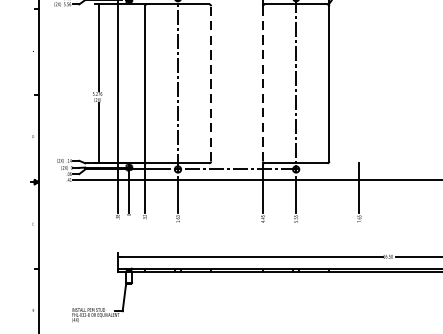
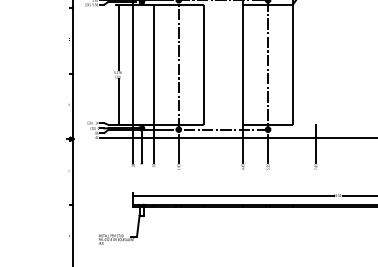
line: (210, 83) -> (203, 64), dashed -> solid
line: (263, 83) -> (243, 64), dashed -> solid

